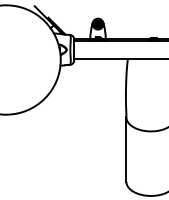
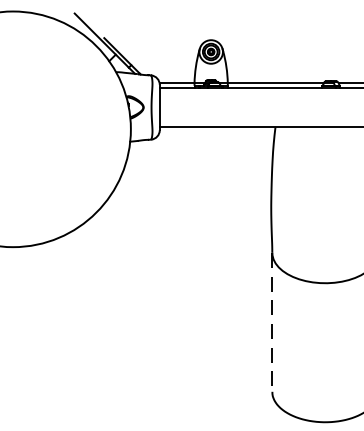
line: (126, 150) -> (272, 324), solid -> dashed

